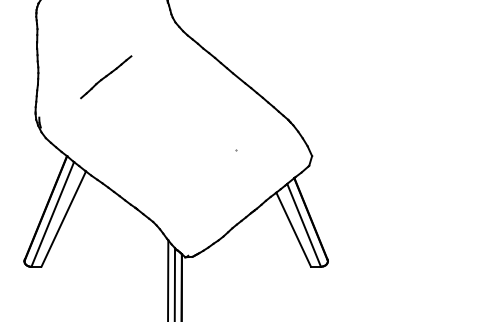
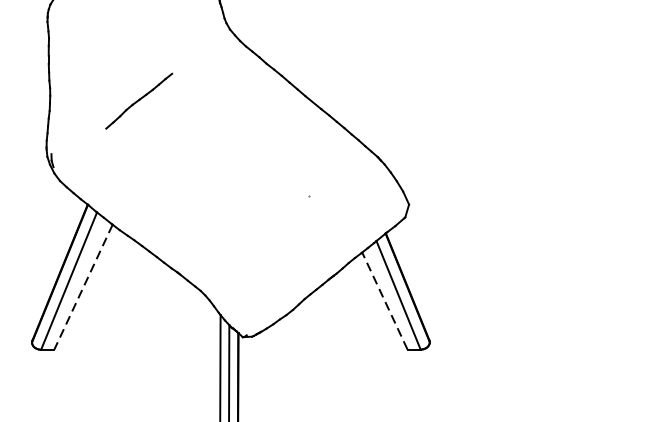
line: (63, 219) -> (83, 287), solid -> dashed
line: (293, 229) -> (384, 300), solid -> dashed

